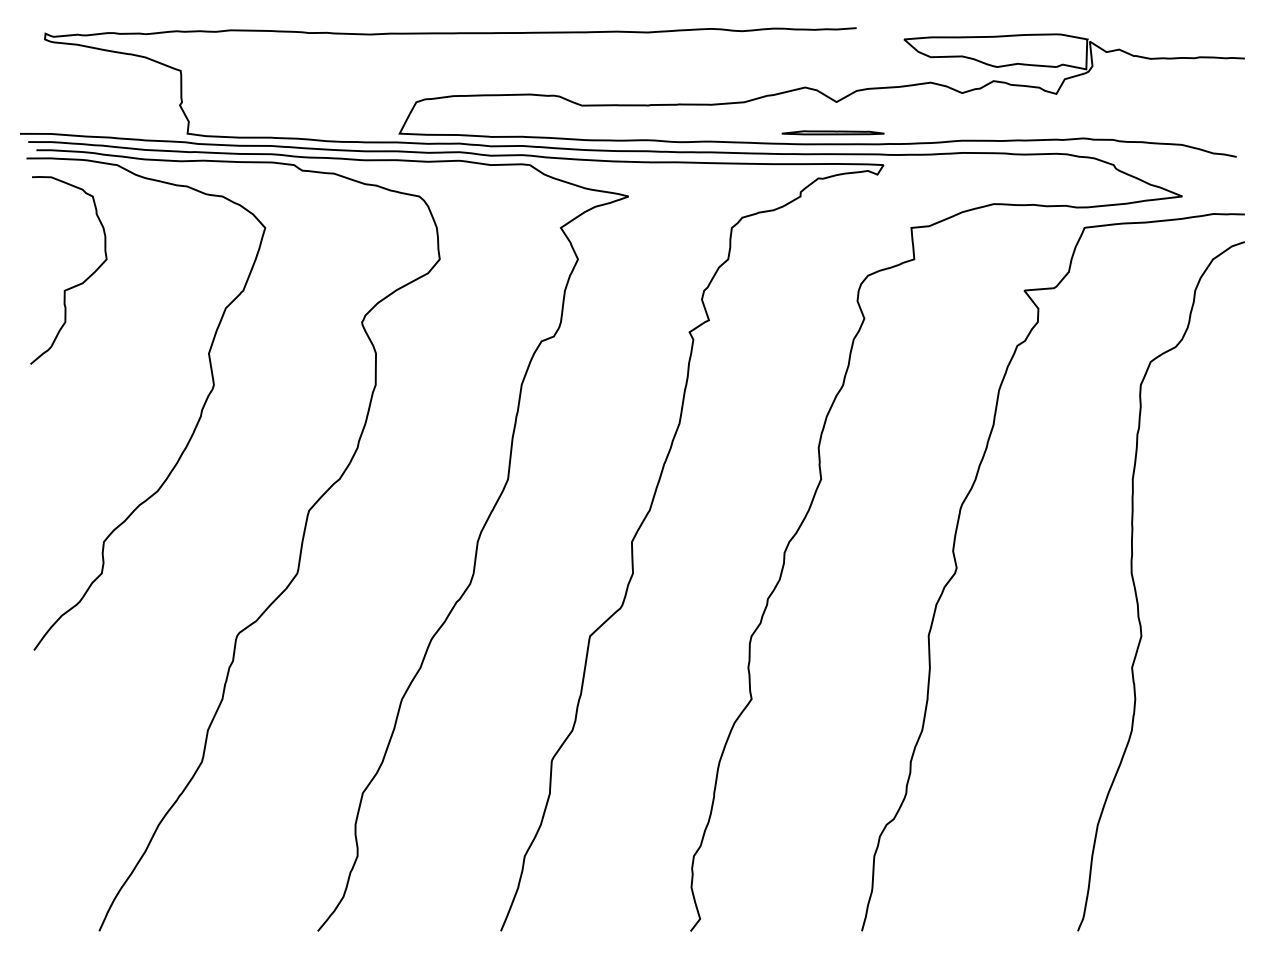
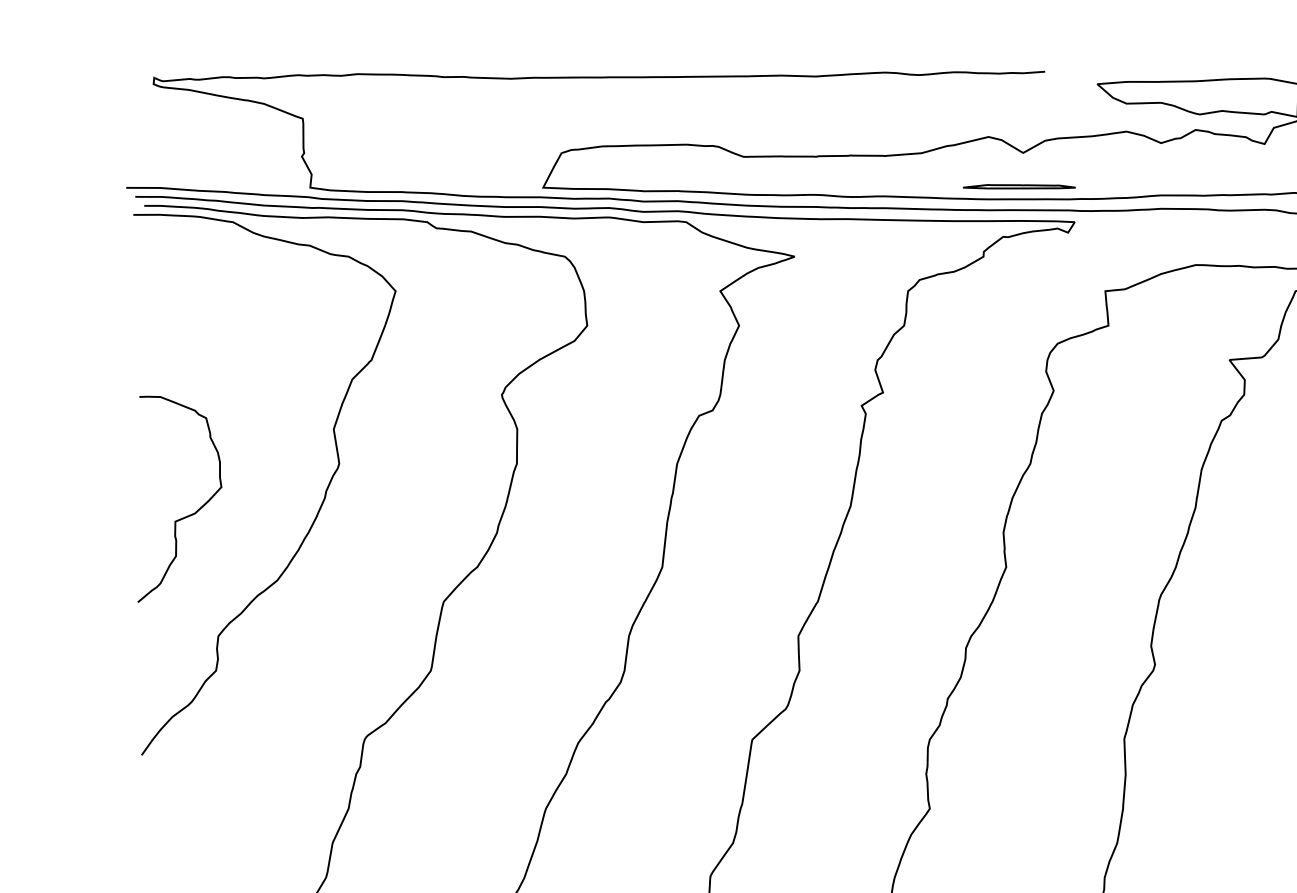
curve: (76, 284) -> (188, 514), moved

